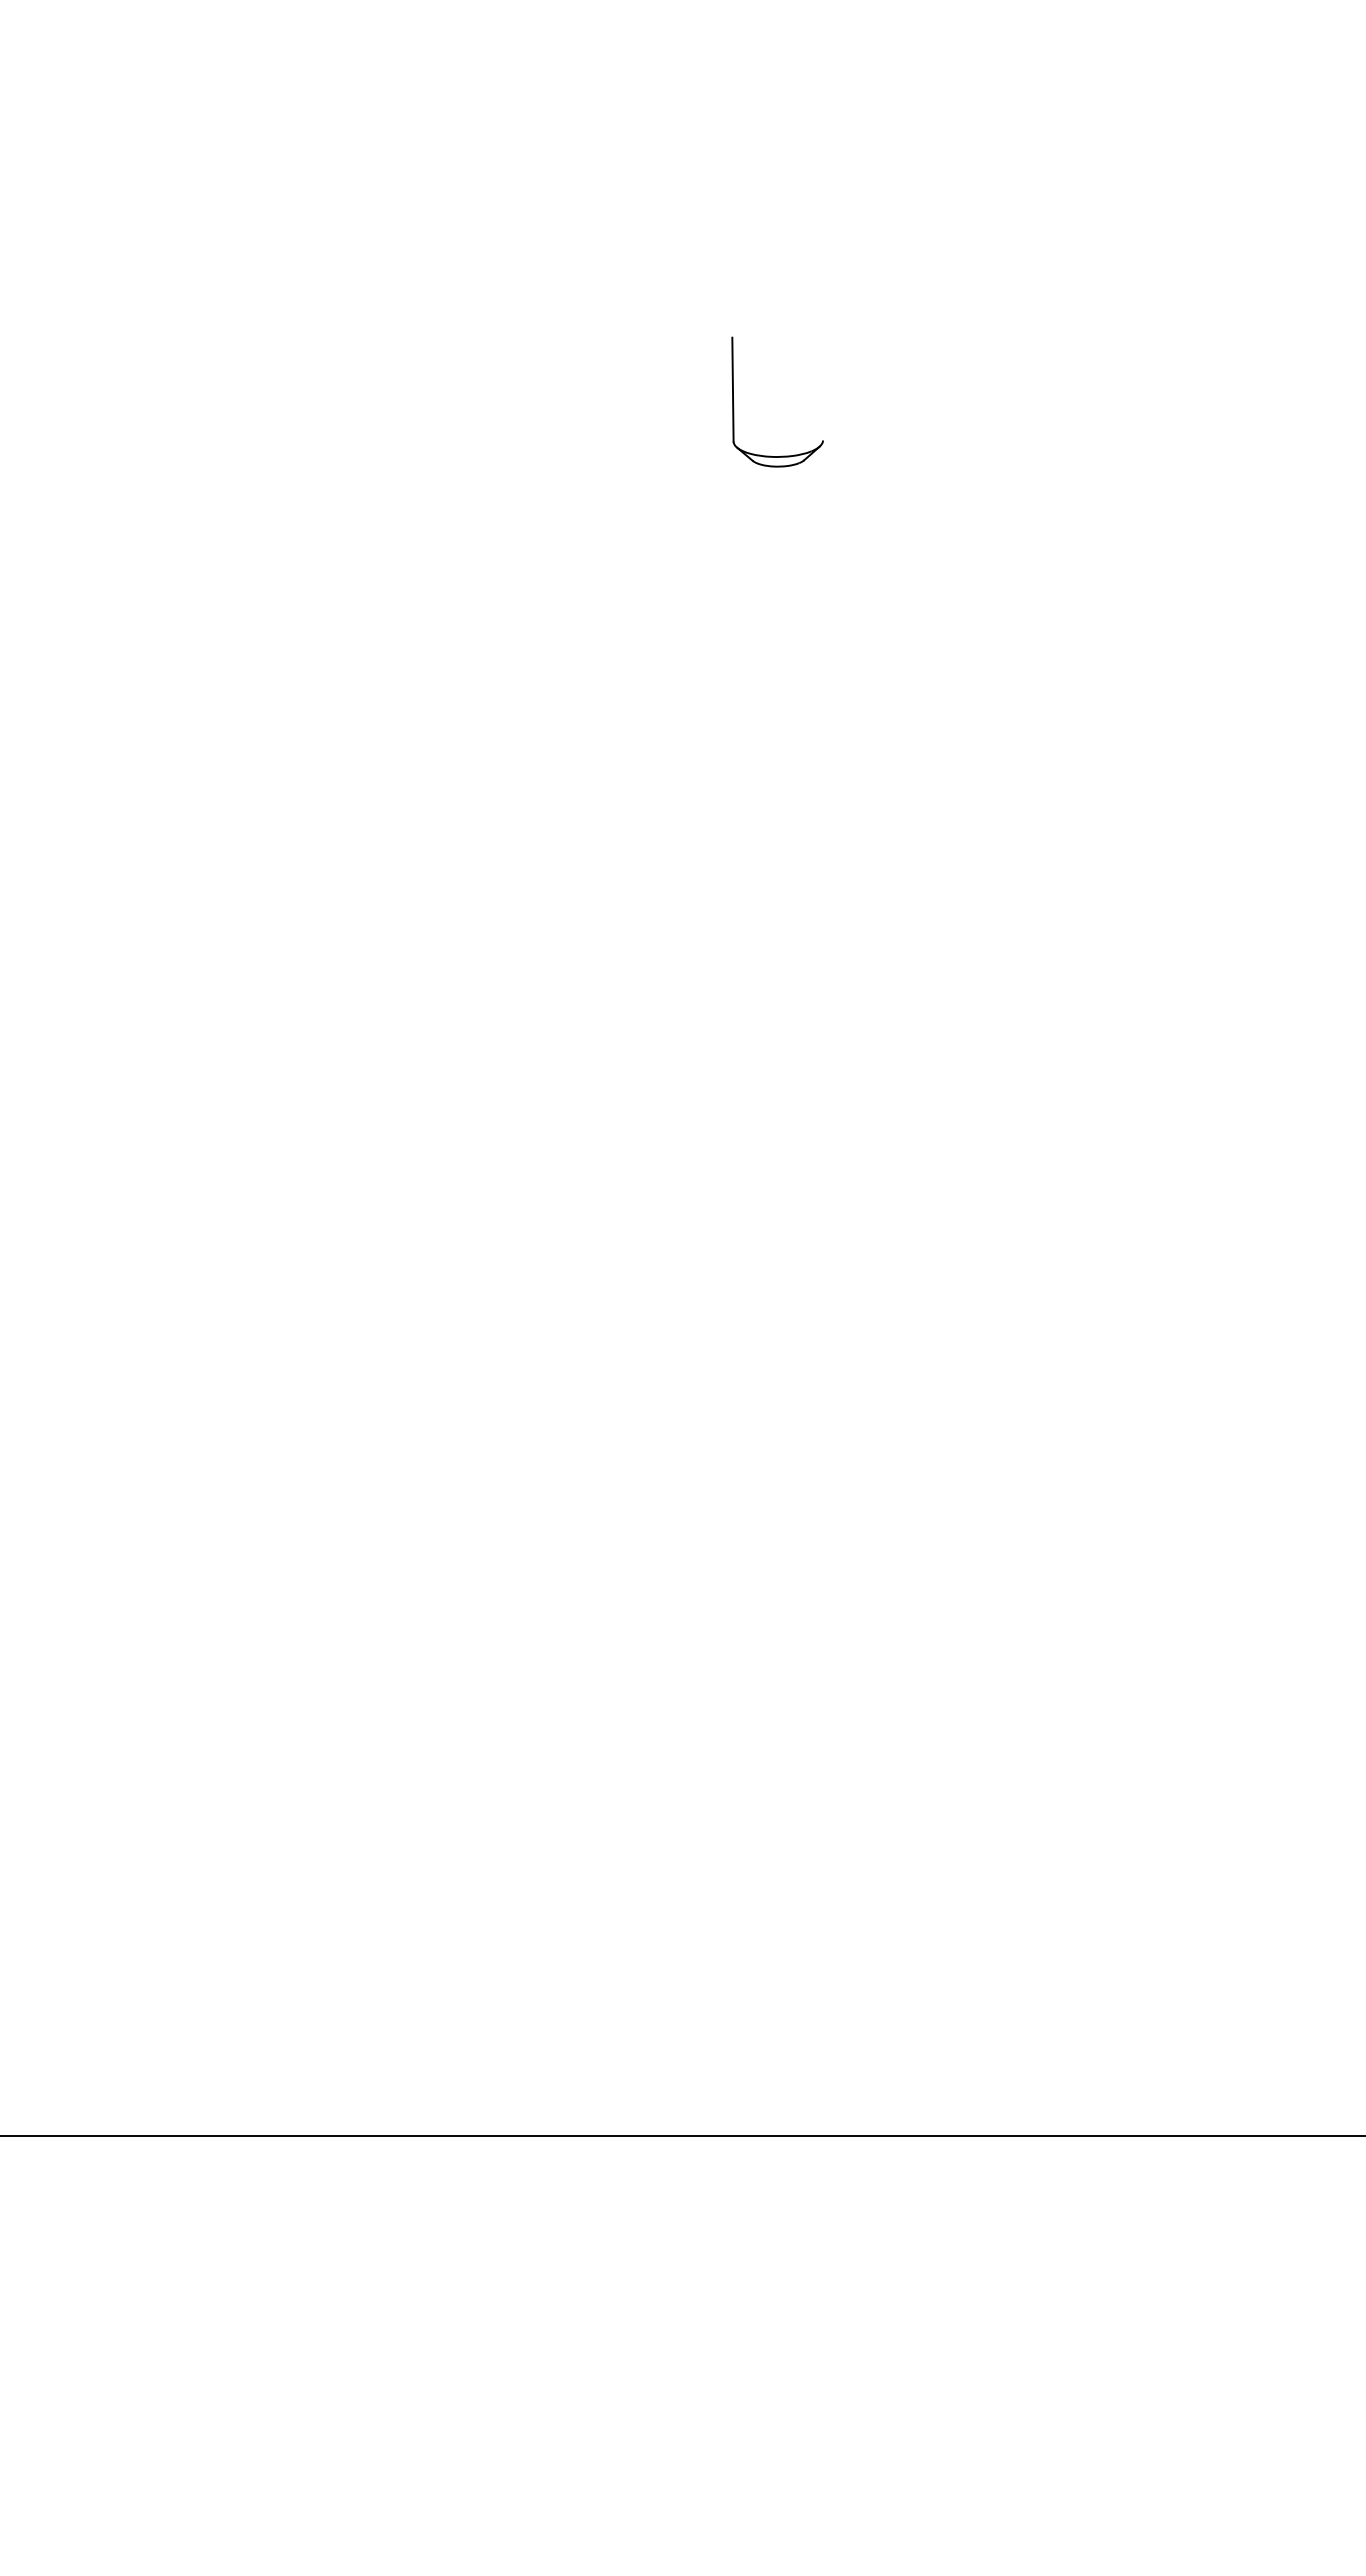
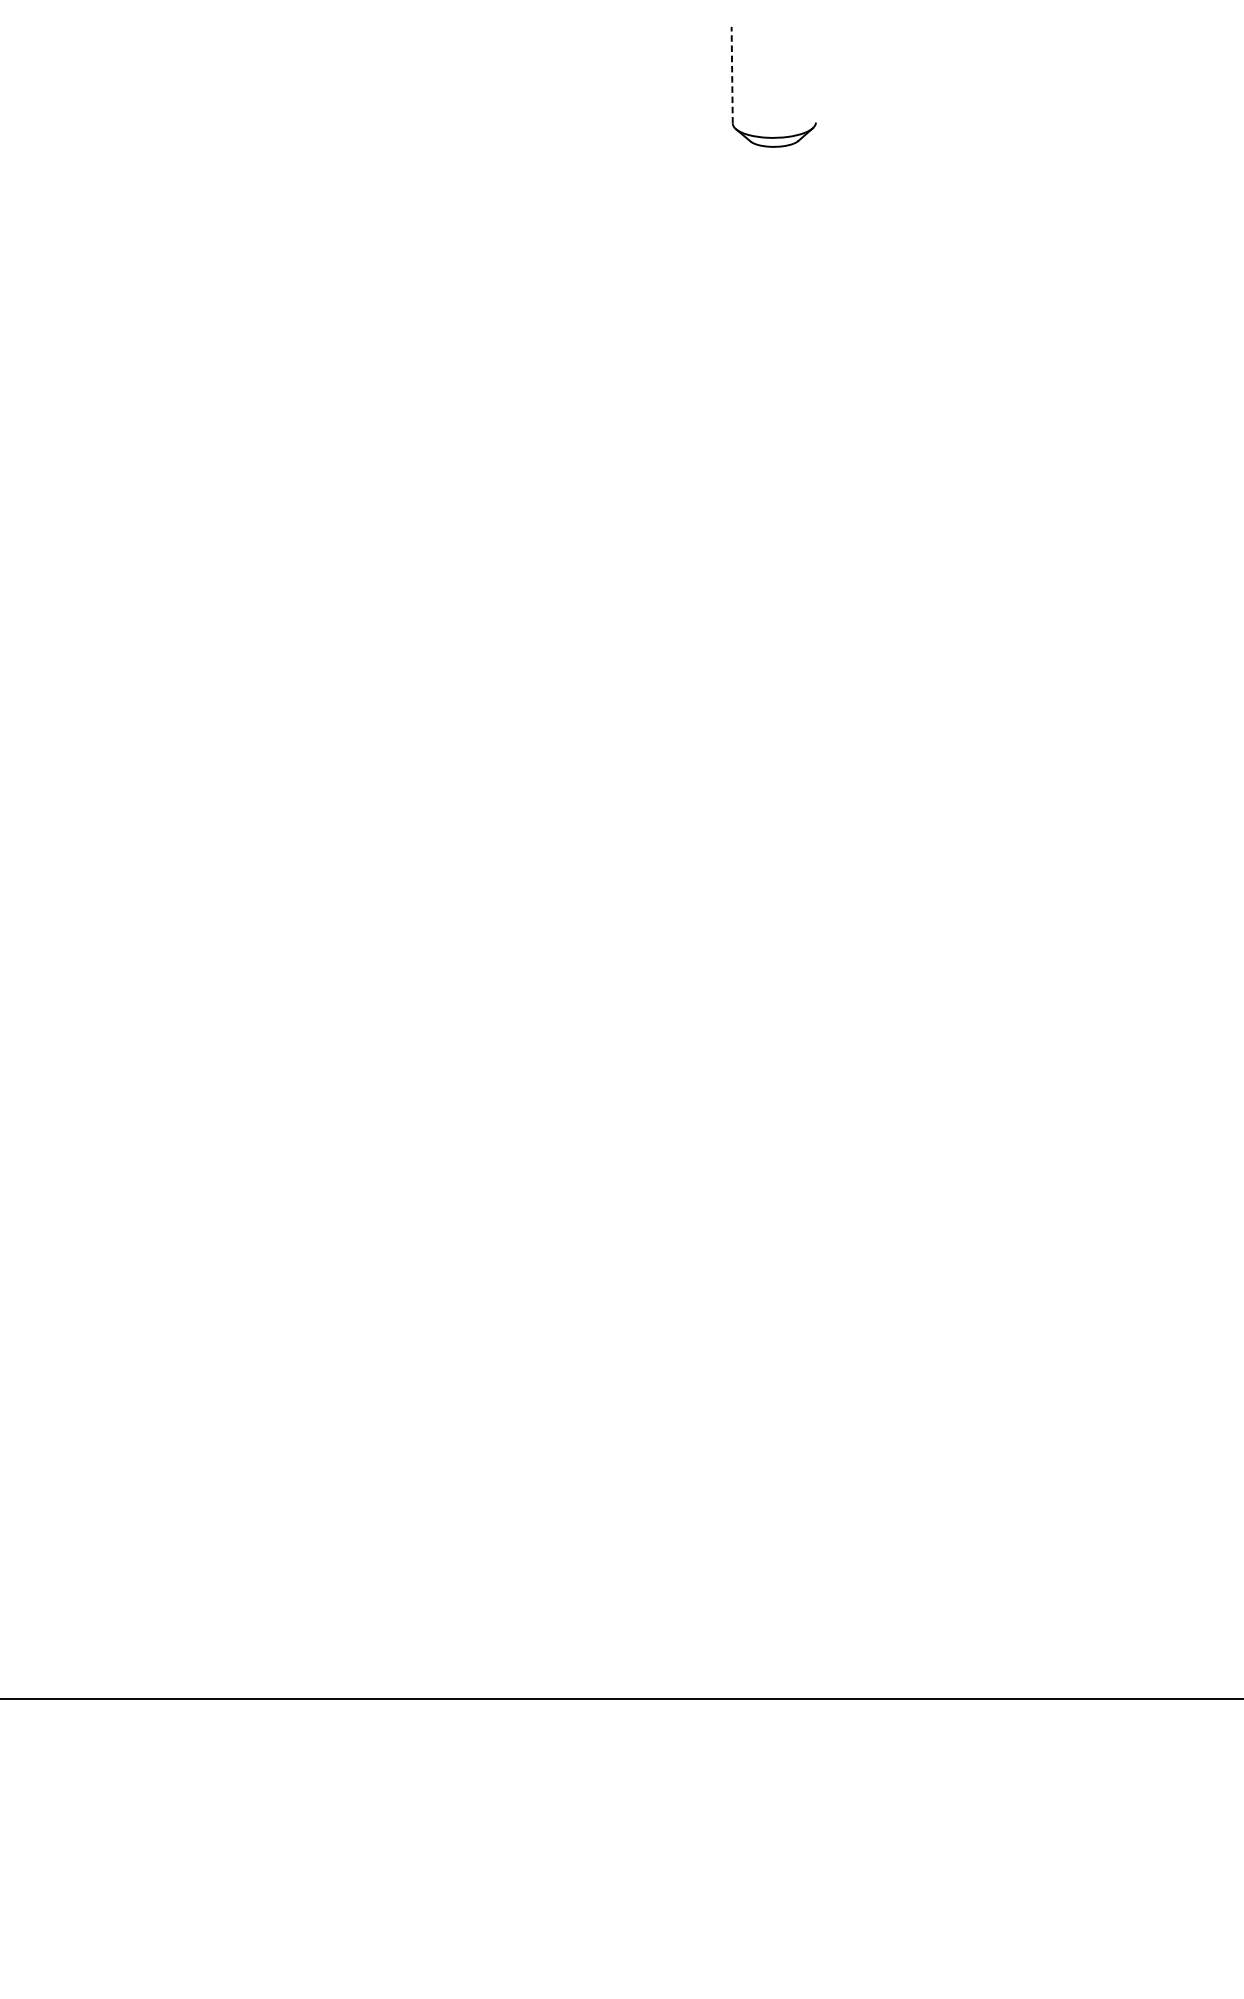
line: (732, 389) -> (731, 75), solid -> dashed

